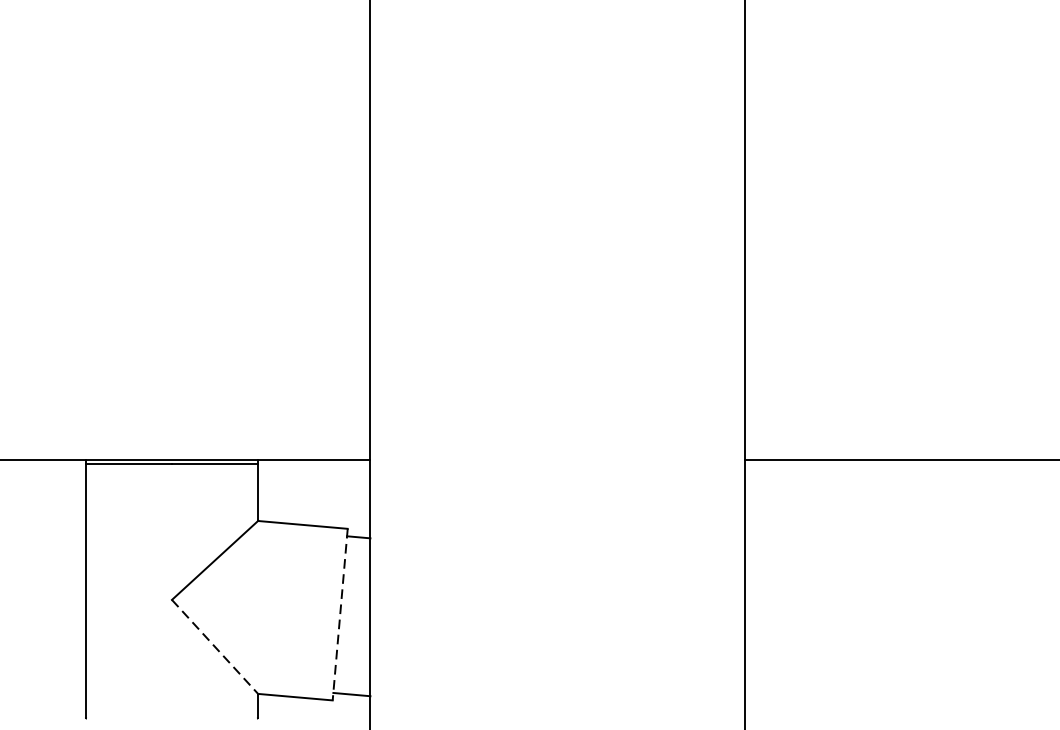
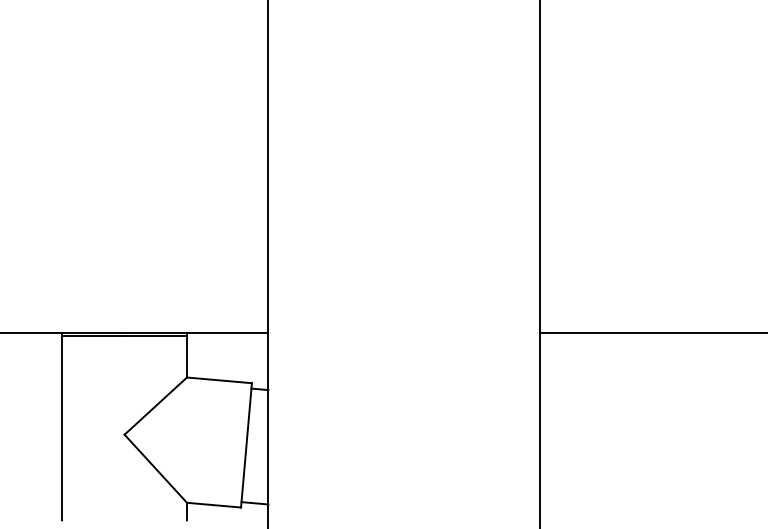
line: (340, 614) -> (246, 445), dashed -> solid
line: (216, 647) -> (156, 469), dashed -> solid

